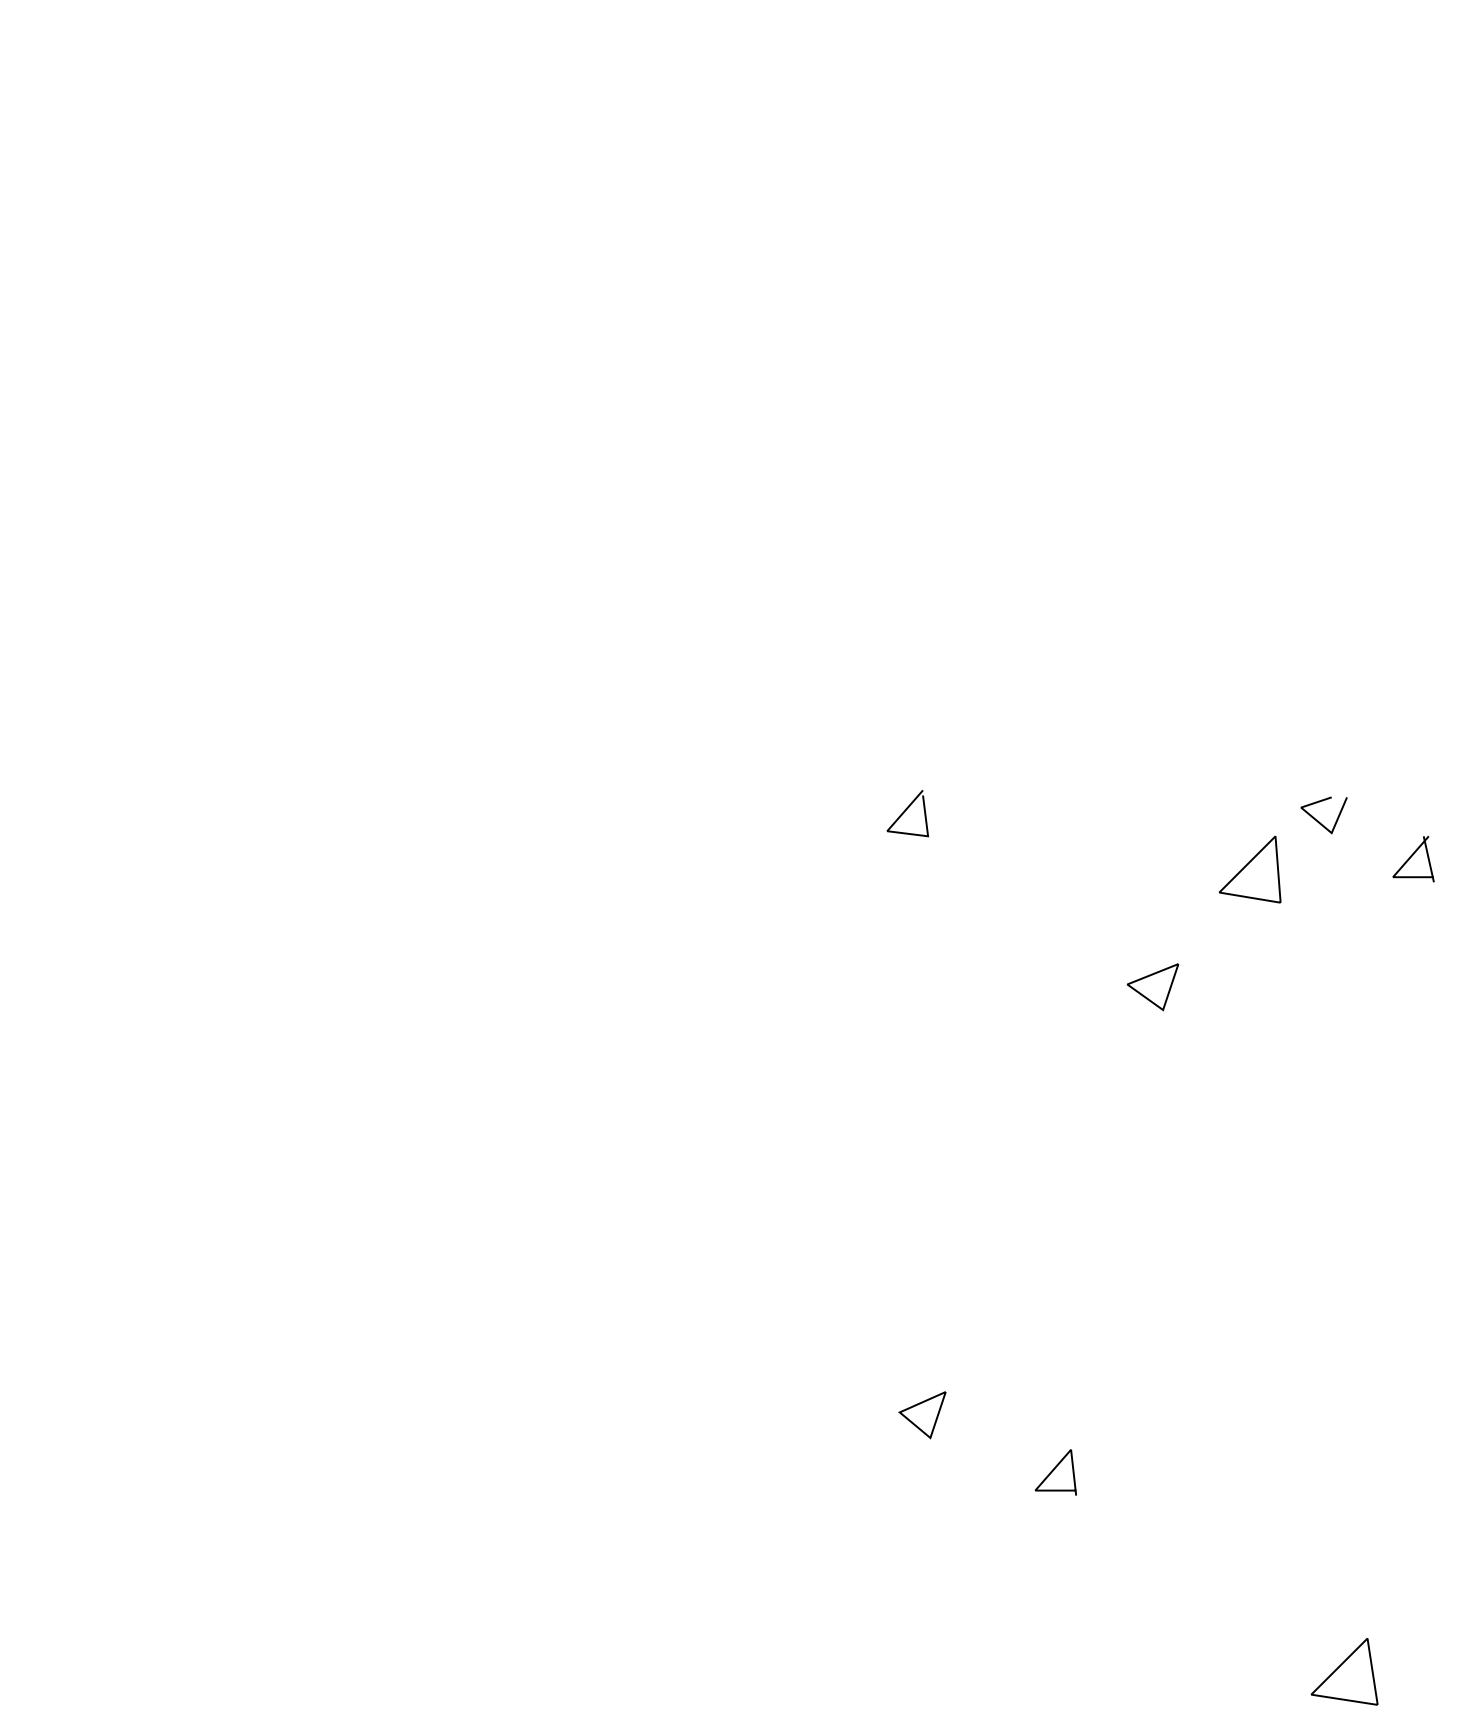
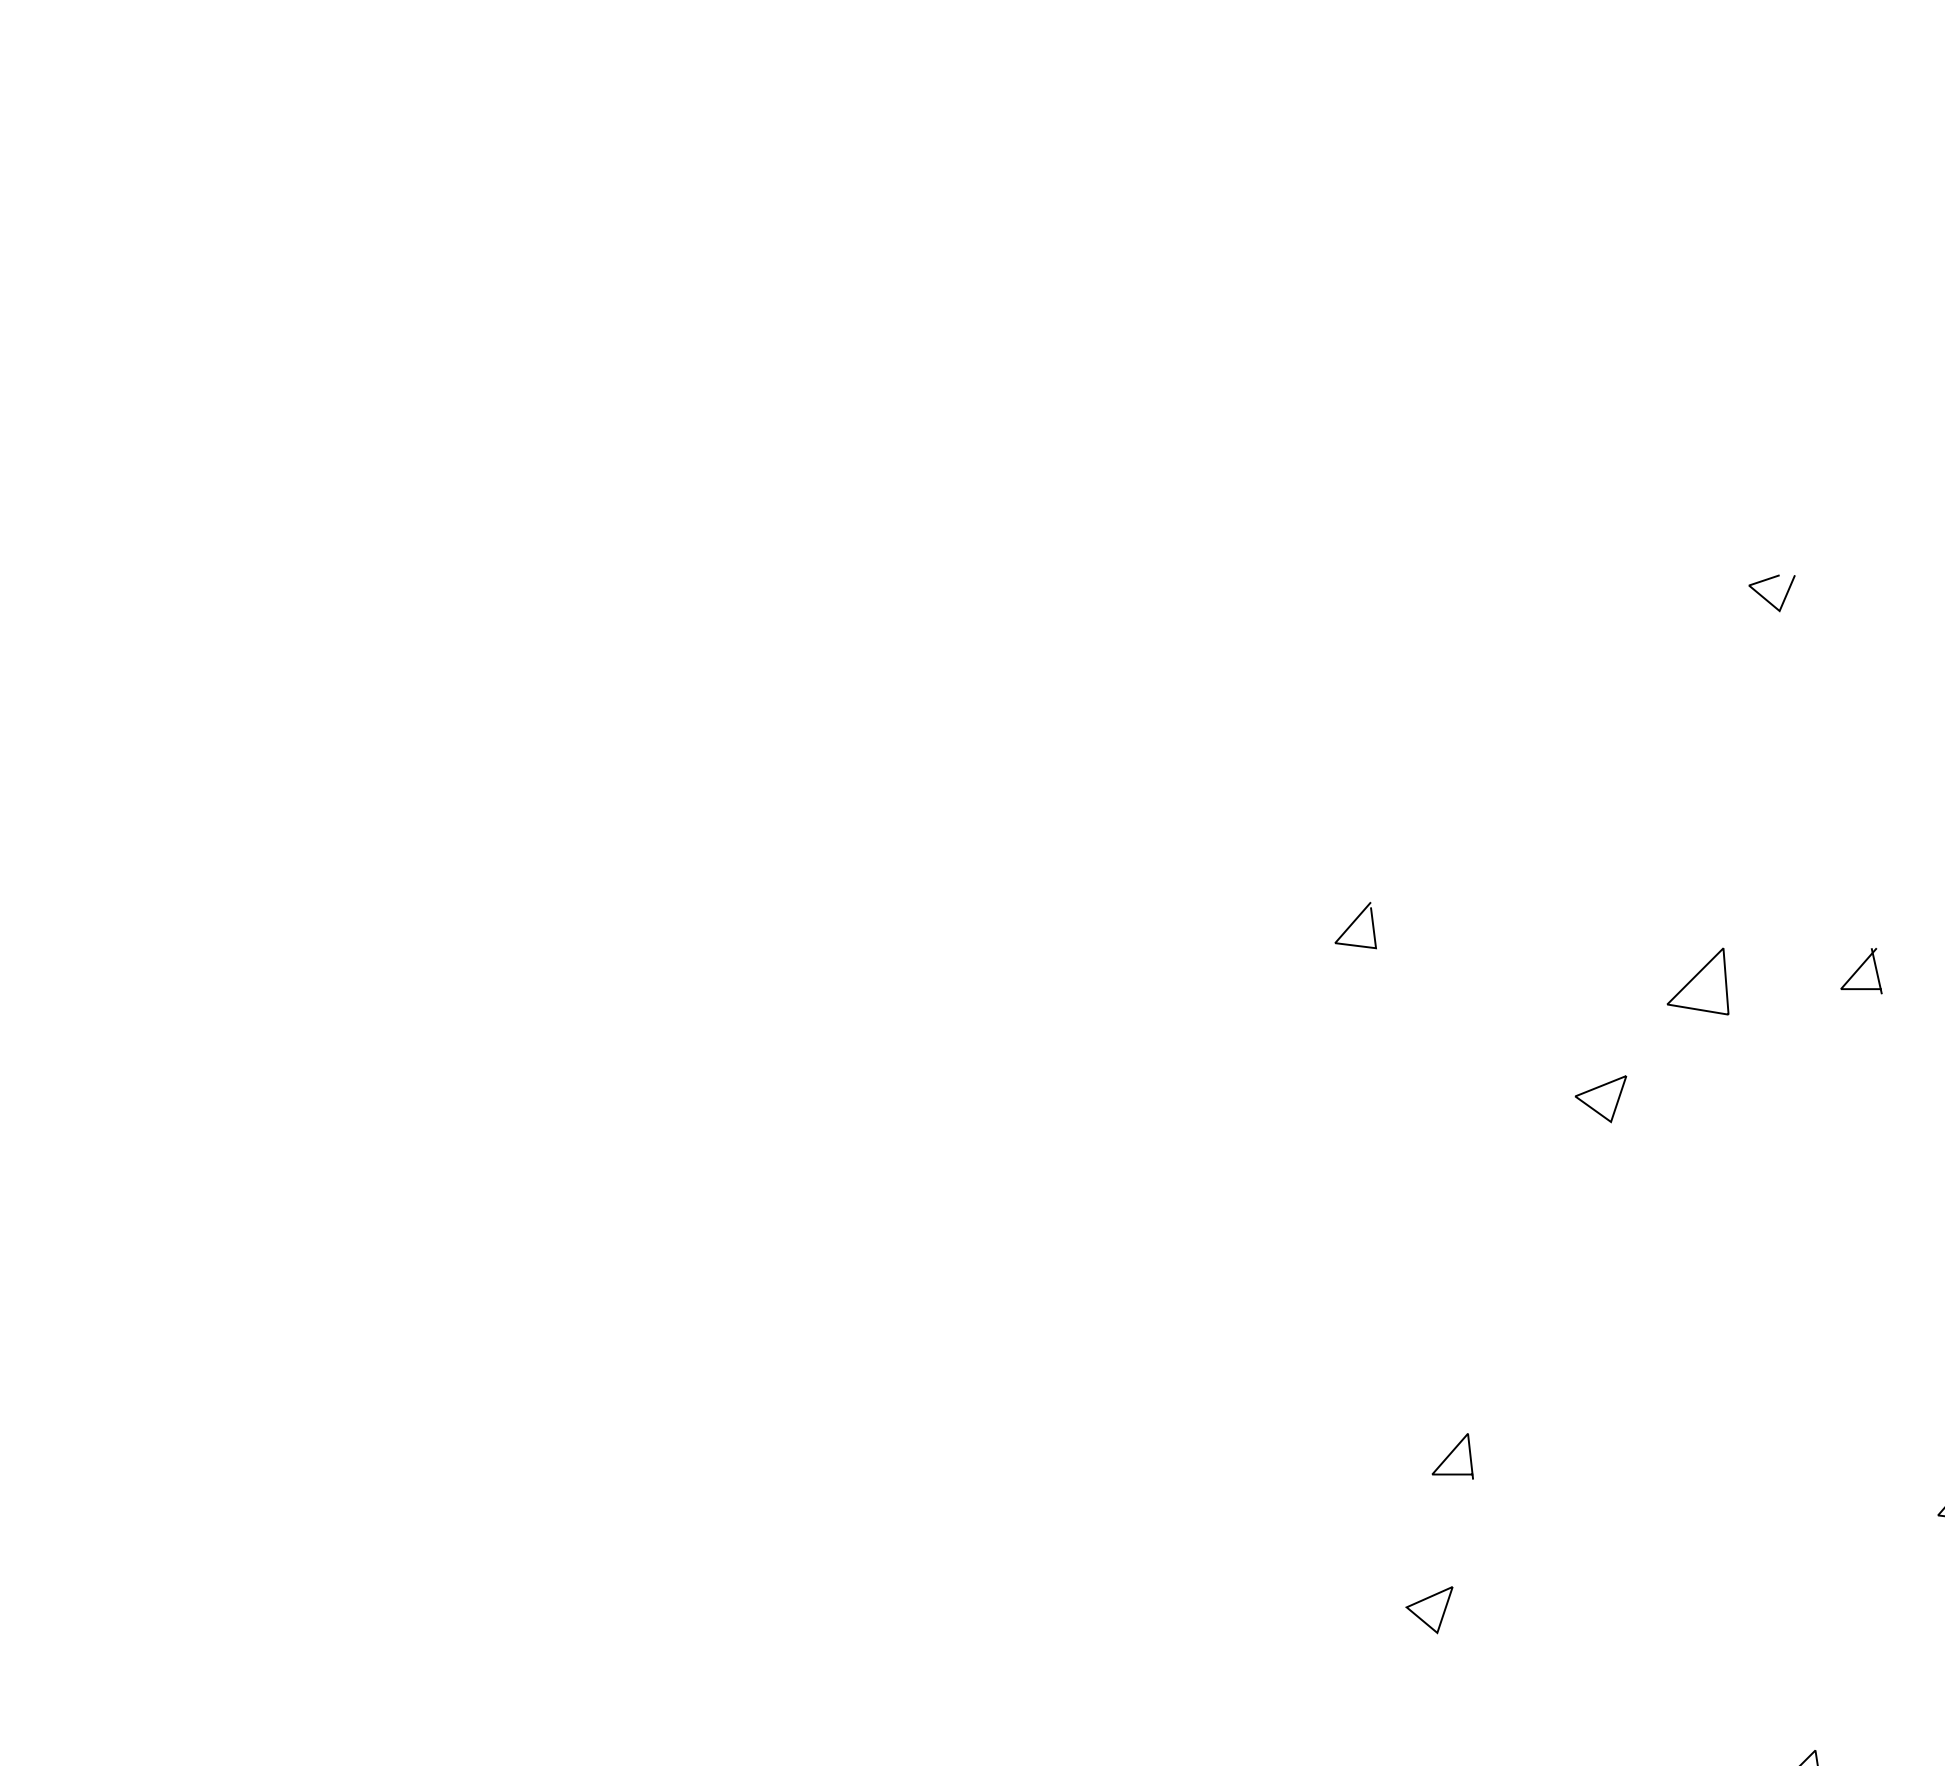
line: (1318, 820) -> (1766, 598), moved
part: (922, 1415) -> (1429, 1610), moved
line: (1054, 1470) -> (1451, 1454), moved

